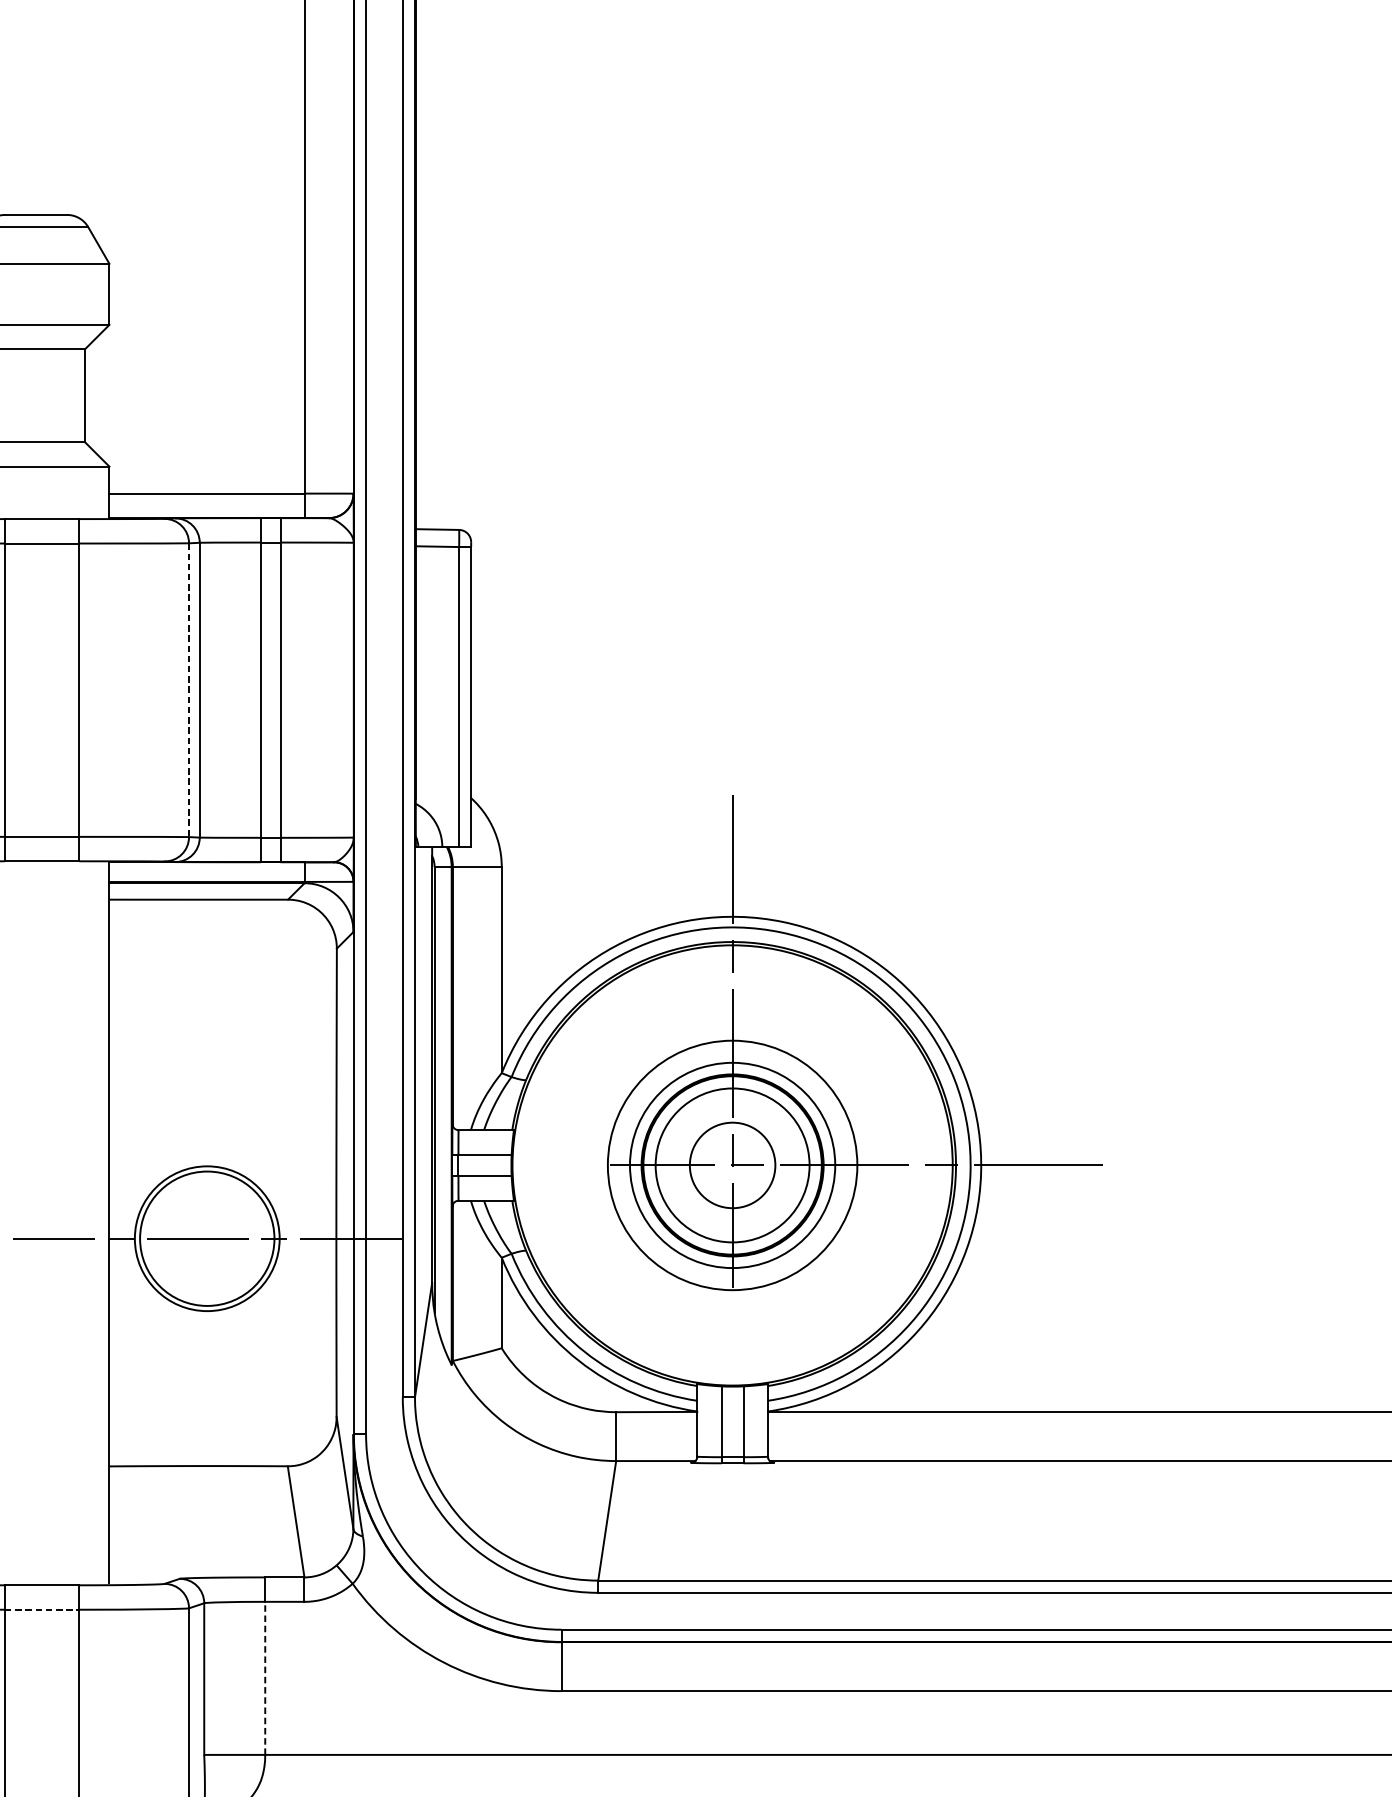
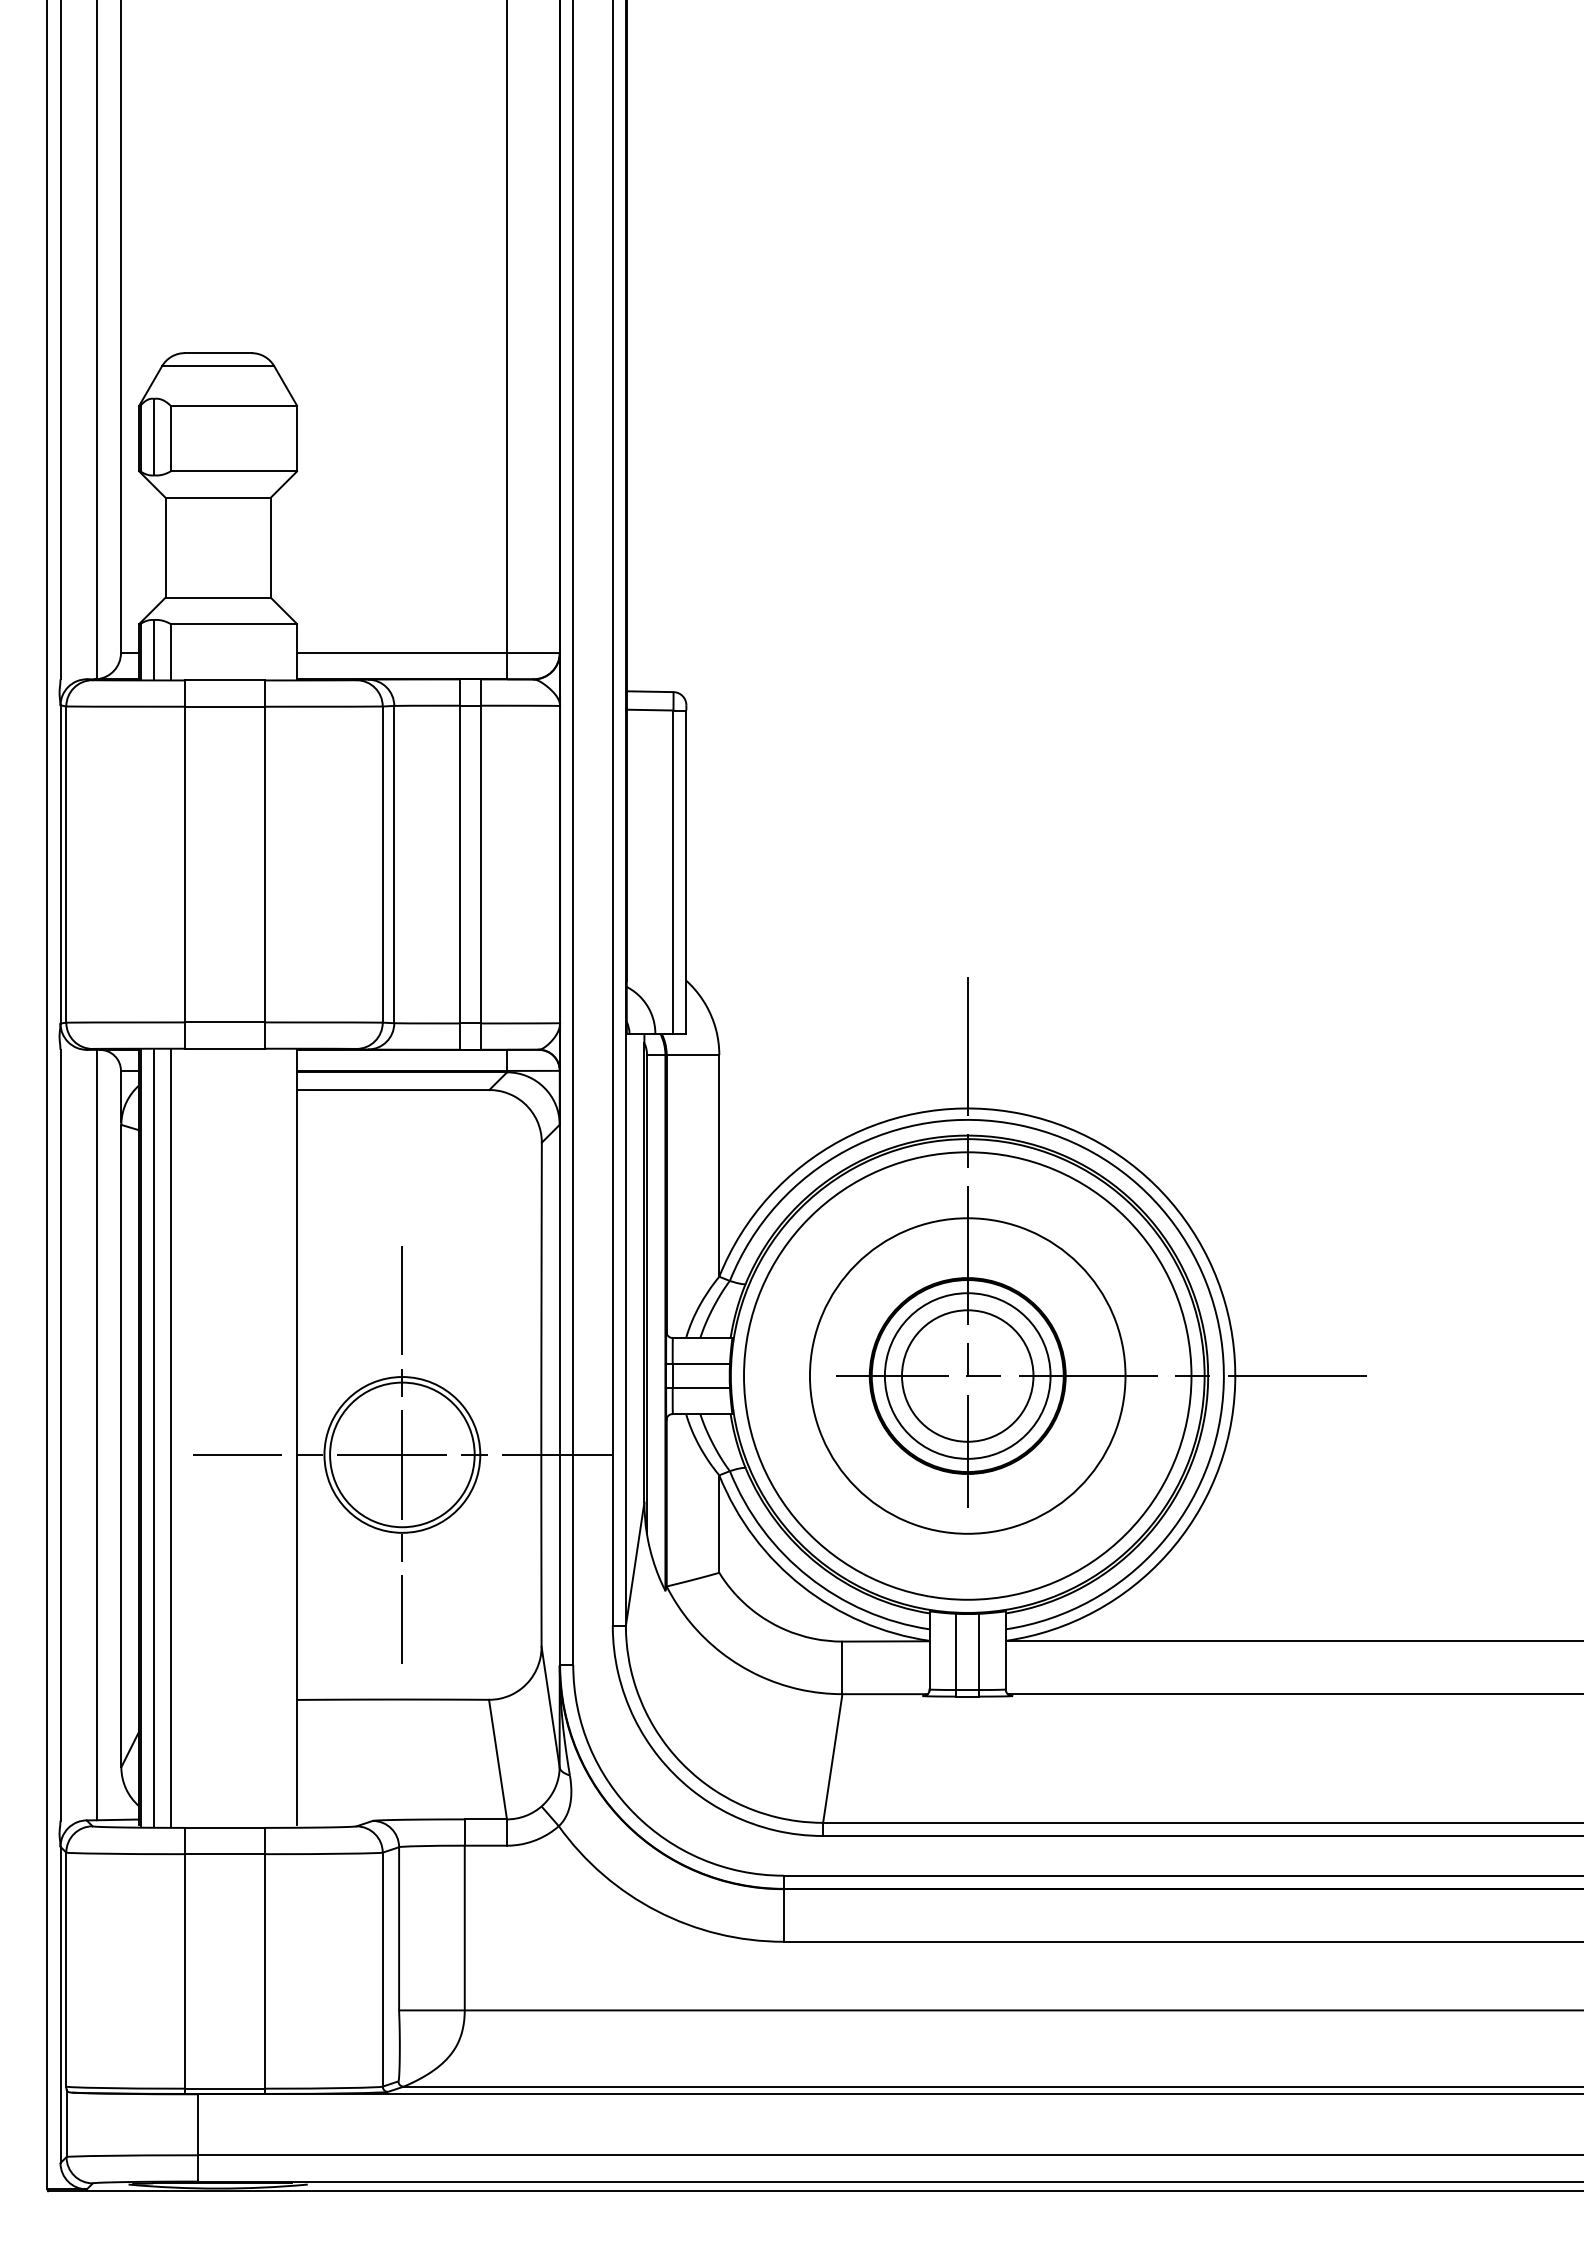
line: (188, 691) -> (382, 865), dashed -> solid
circle: (732, 1164) -> (967, 1375), size x1.43
circle: (732, 1164) -> (967, 1375), size x1.43
circle: (732, 1164) -> (967, 1375), size x1.67
line: (207, 1238) -> (402, 1454), added
line: (41, 1610) -> (224, 1854), dashed -> solid
line: (264, 1677) -> (464, 1927), dashed -> solid

